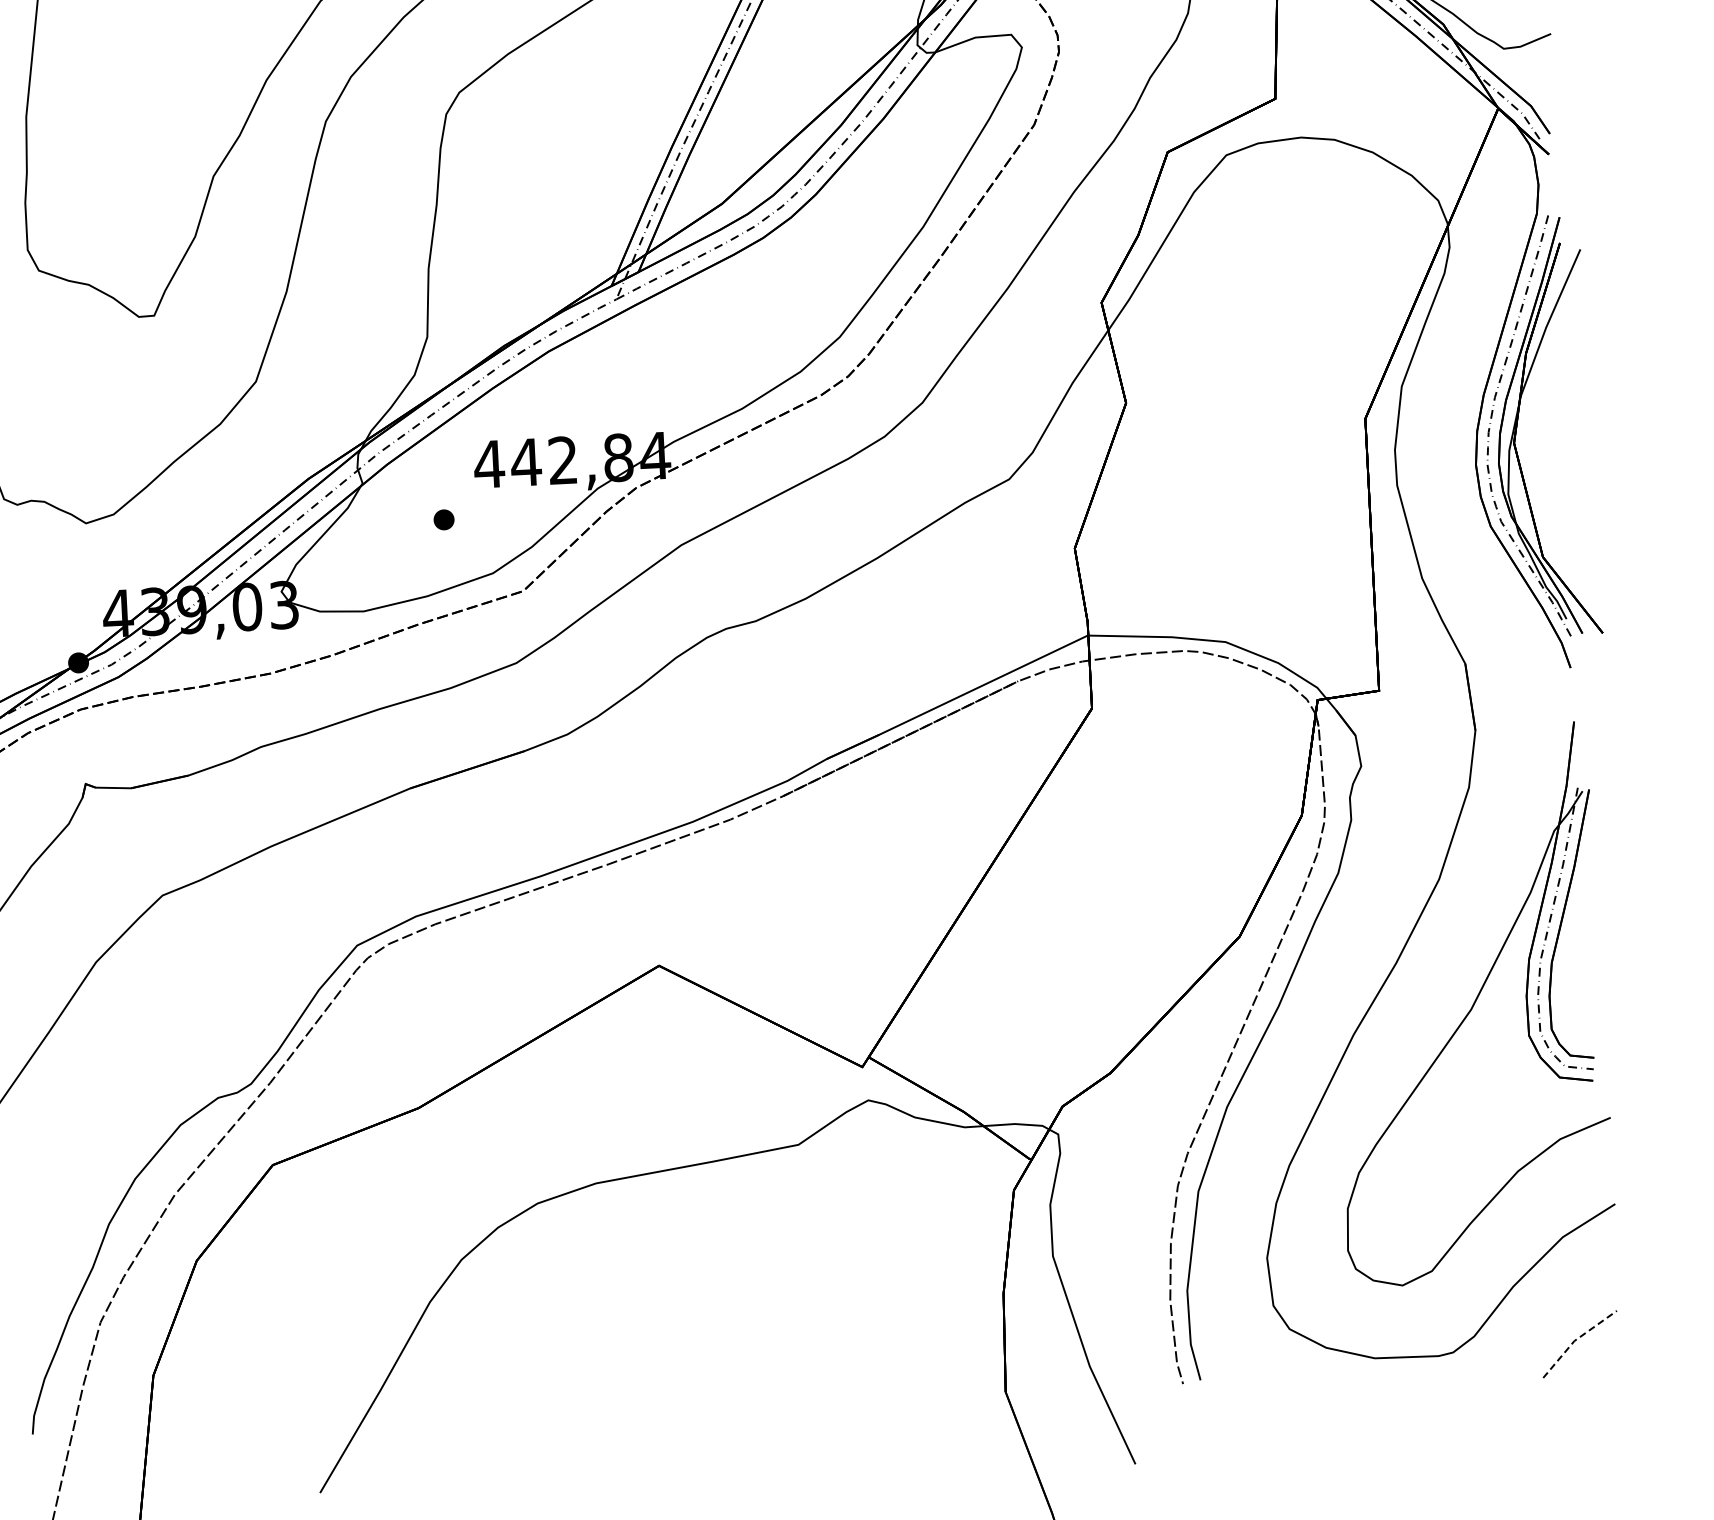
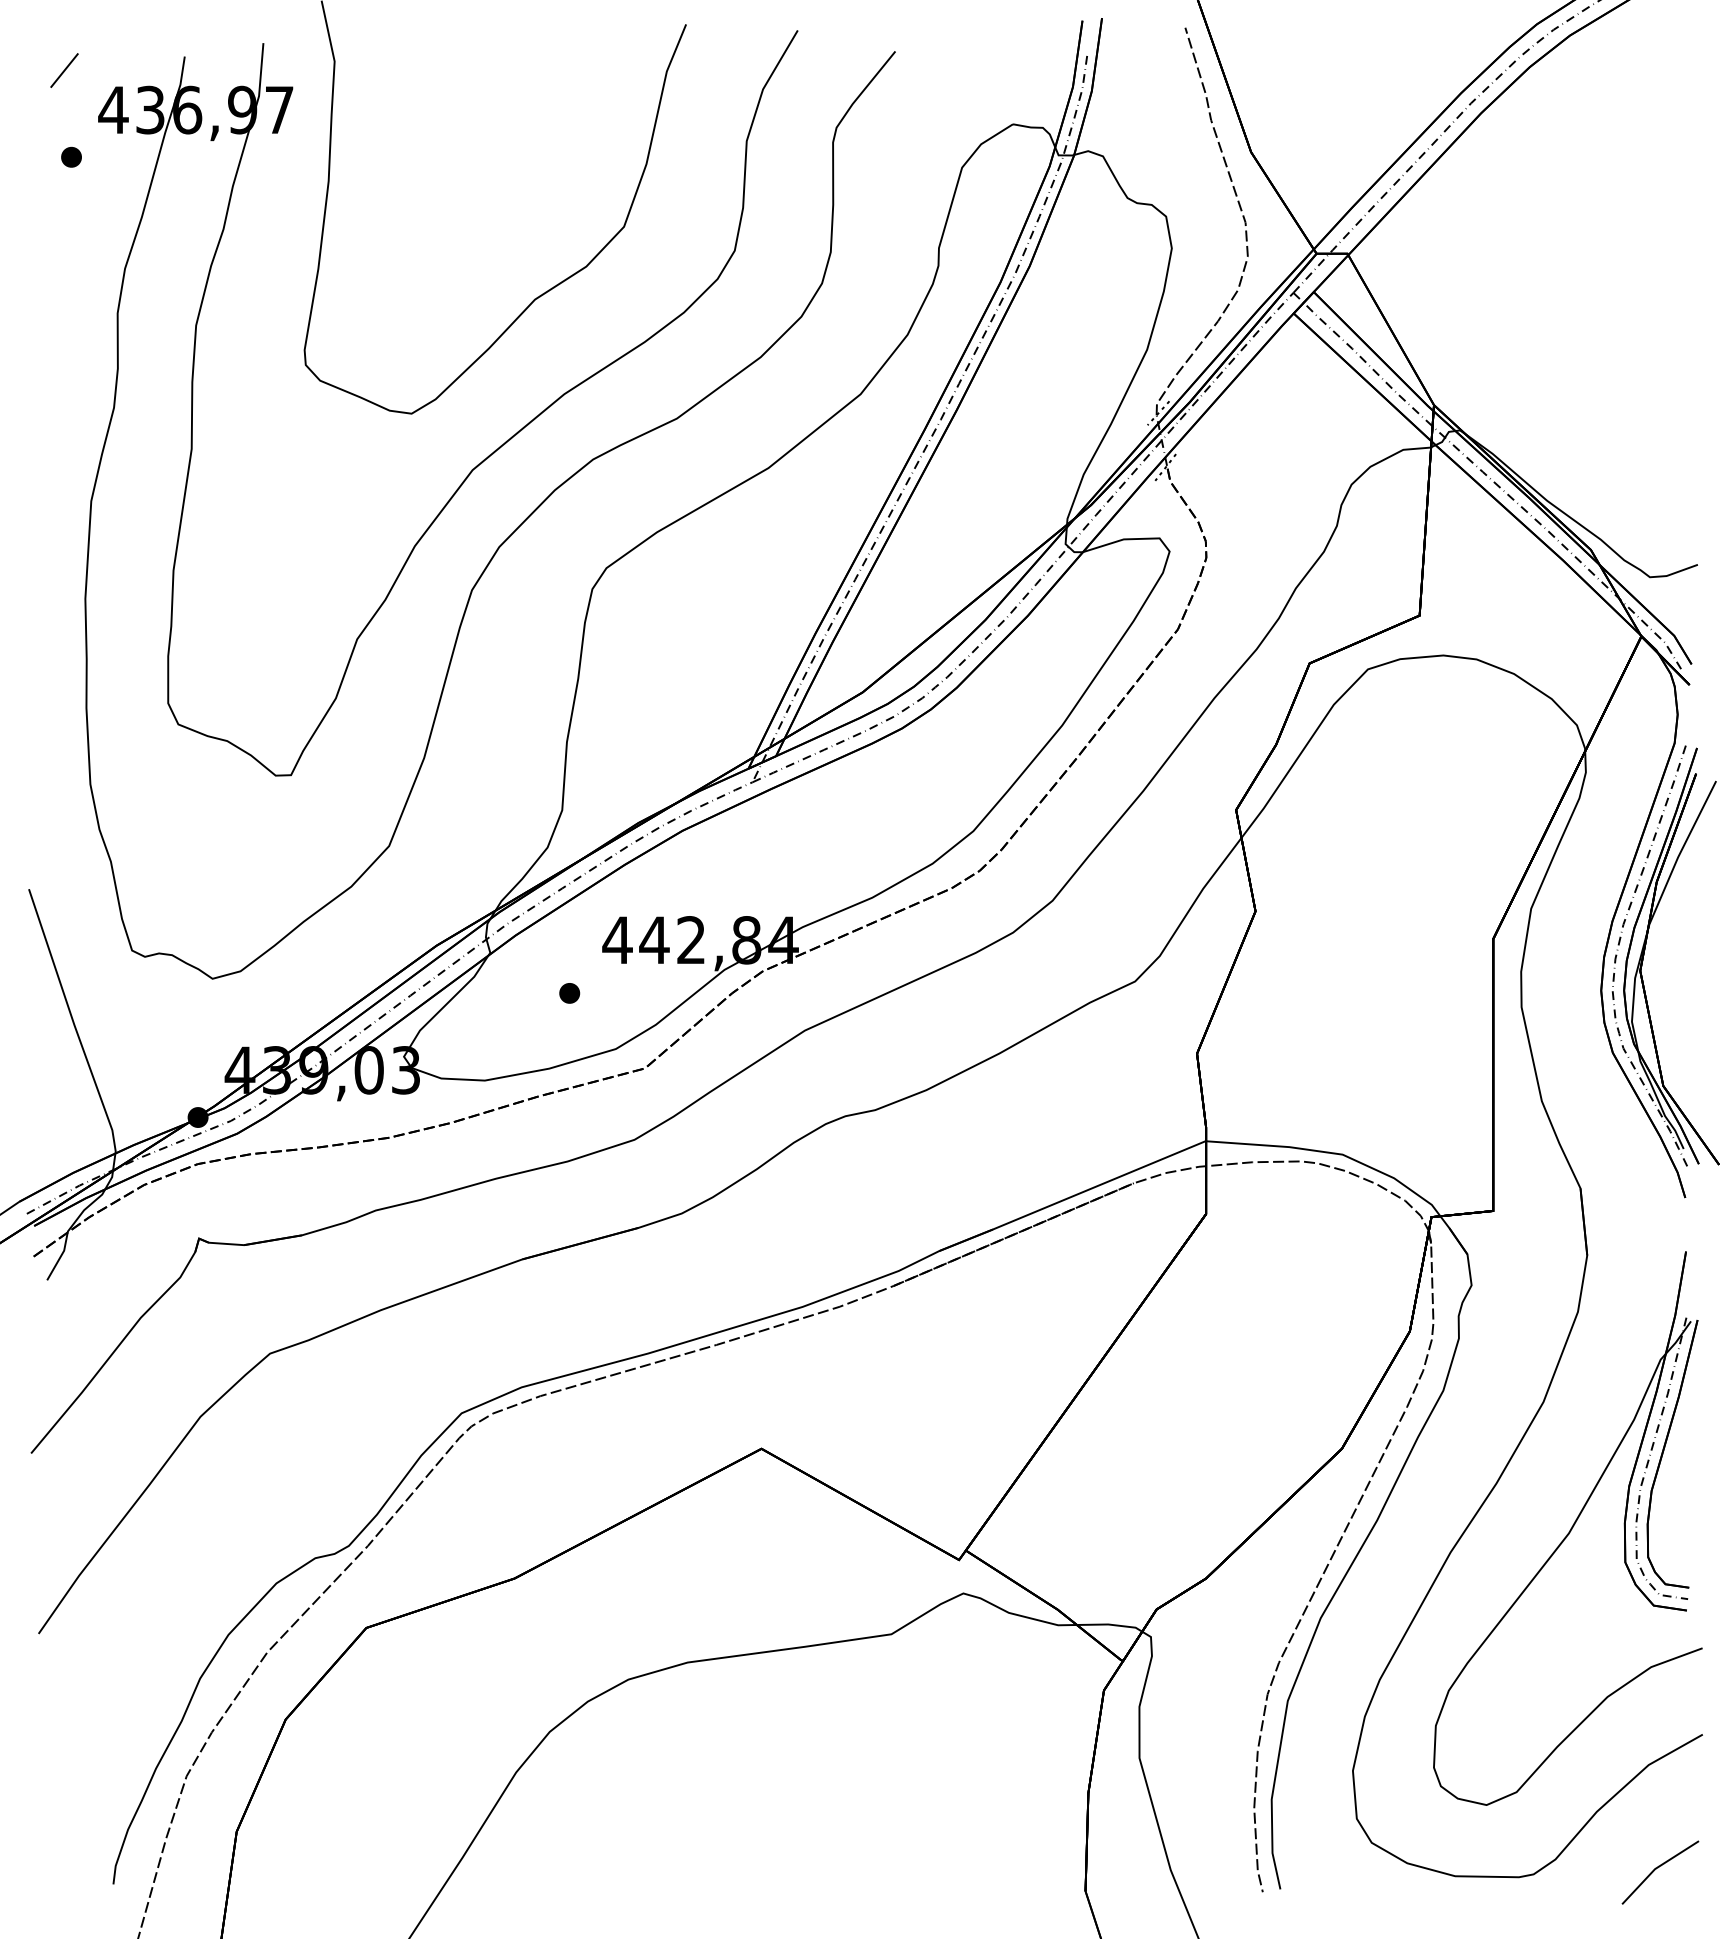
line: (1575, 1340) -> (1656, 1868), dashed -> solid

